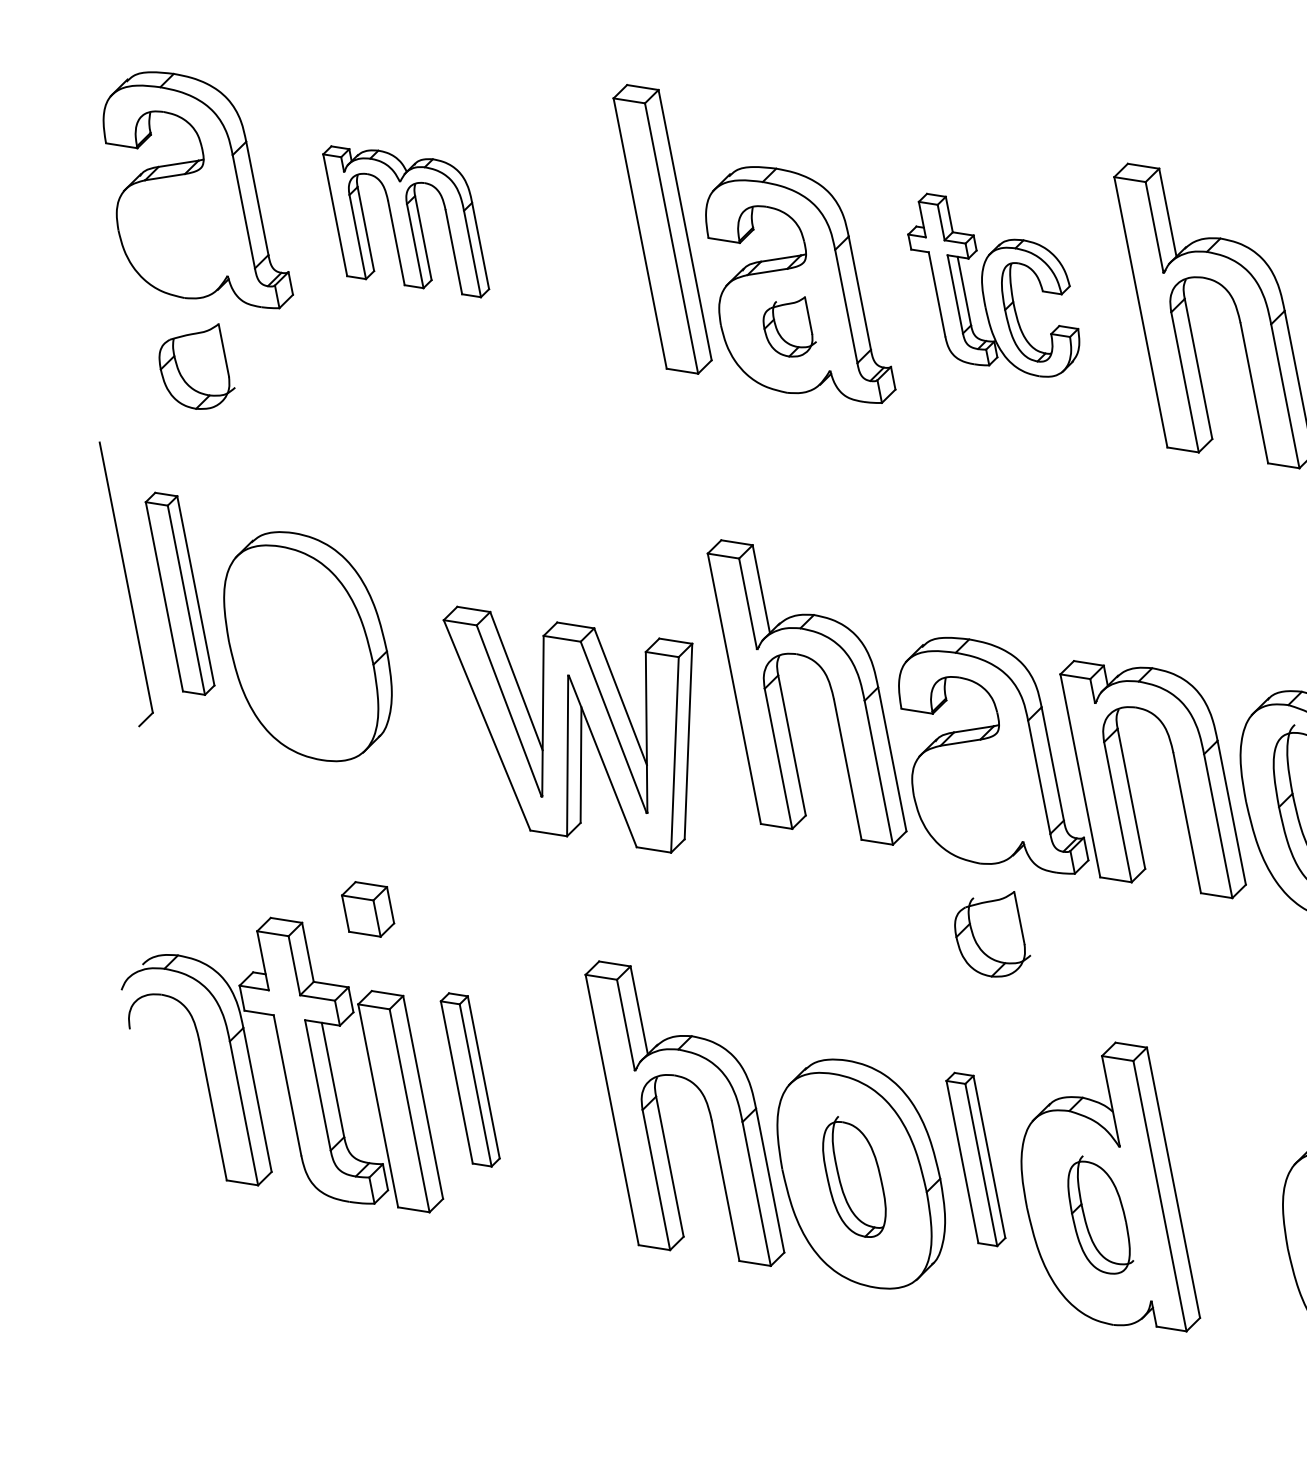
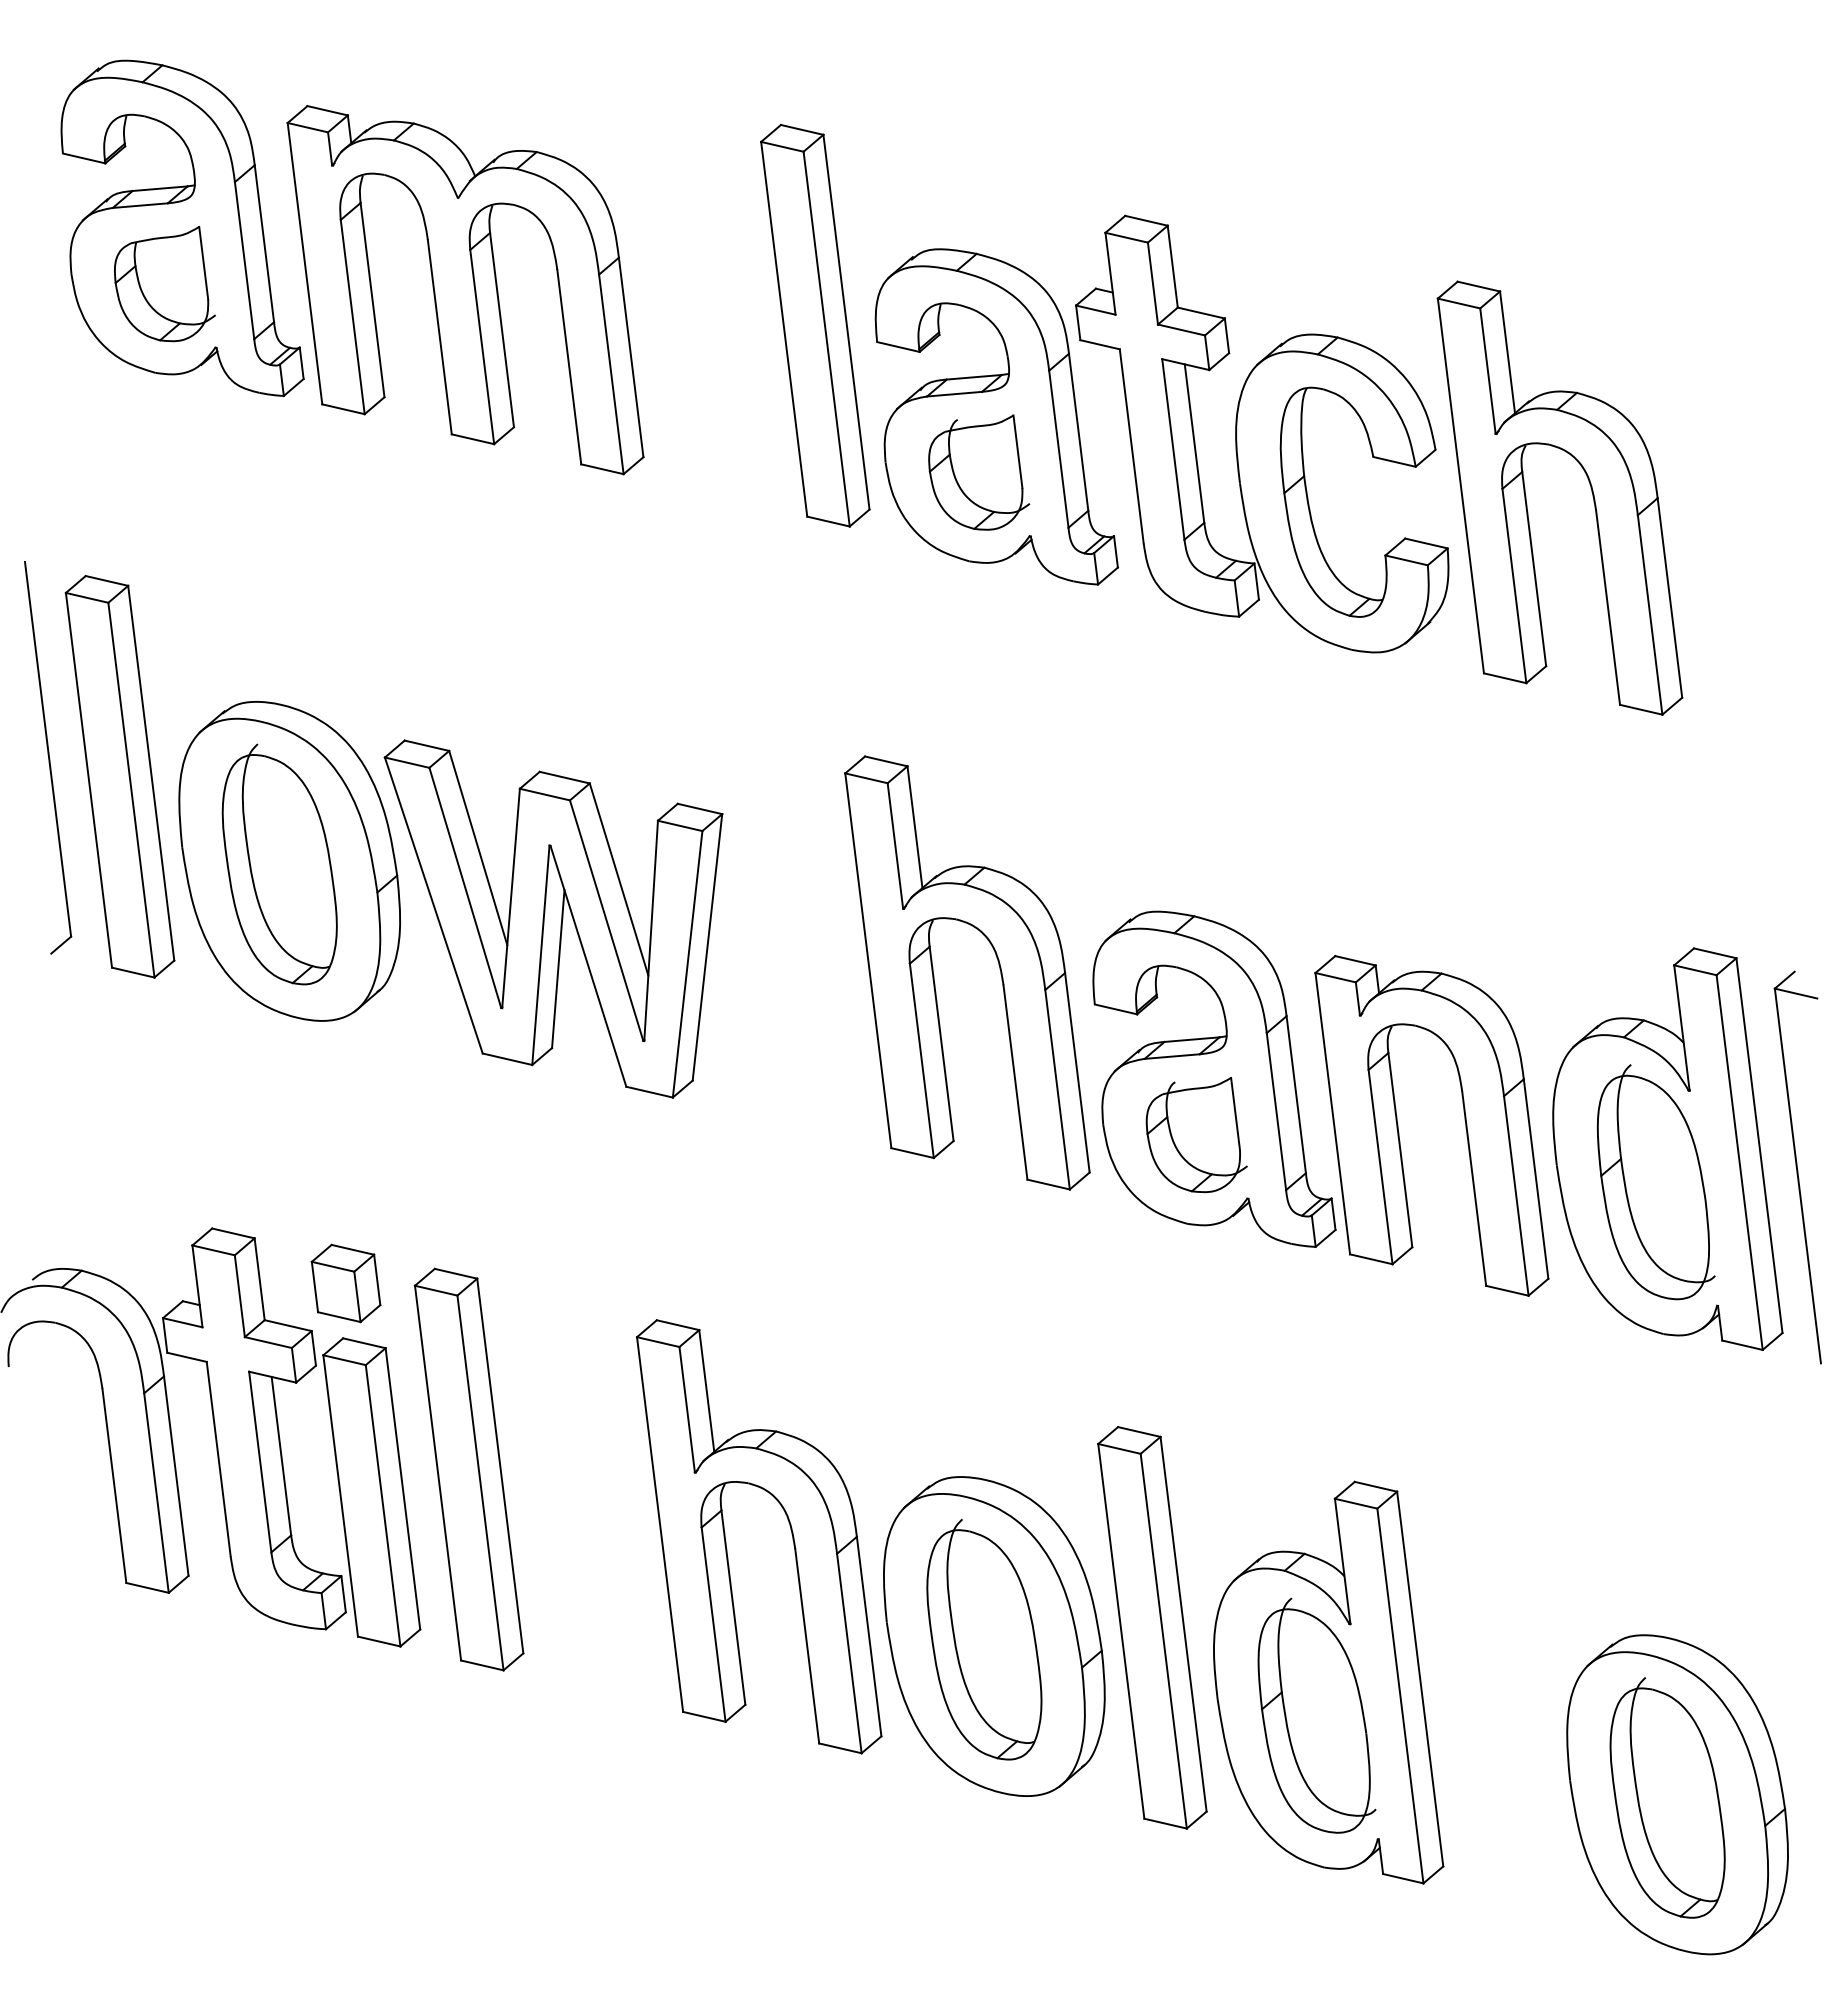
part: (406, 221) -> (465, 290), size x1.67
part: (993, 284) -> (1262, 433), size x1.67
part: (789, 327) -> (979, 472), size x1.43
part: (196, 367) -> (164, 284), moved
part: (179, 593) -> (119, 776), size x1.43
part: (300, 649) -> (279, 864), added
part: (574, 728) -> (553, 918), moved
part: (367, 909) -> (345, 1283), moved
part: (992, 935) -> (1196, 1135), moved
part: (469, 1079) -> (468, 1469), size x1.67
part: (975, 1159) -> (1152, 1627), size x1.67
part: (854, 1176) -> (984, 1639), size x1.43
part: (1099, 1214) -> (1316, 1715), size x1.43

